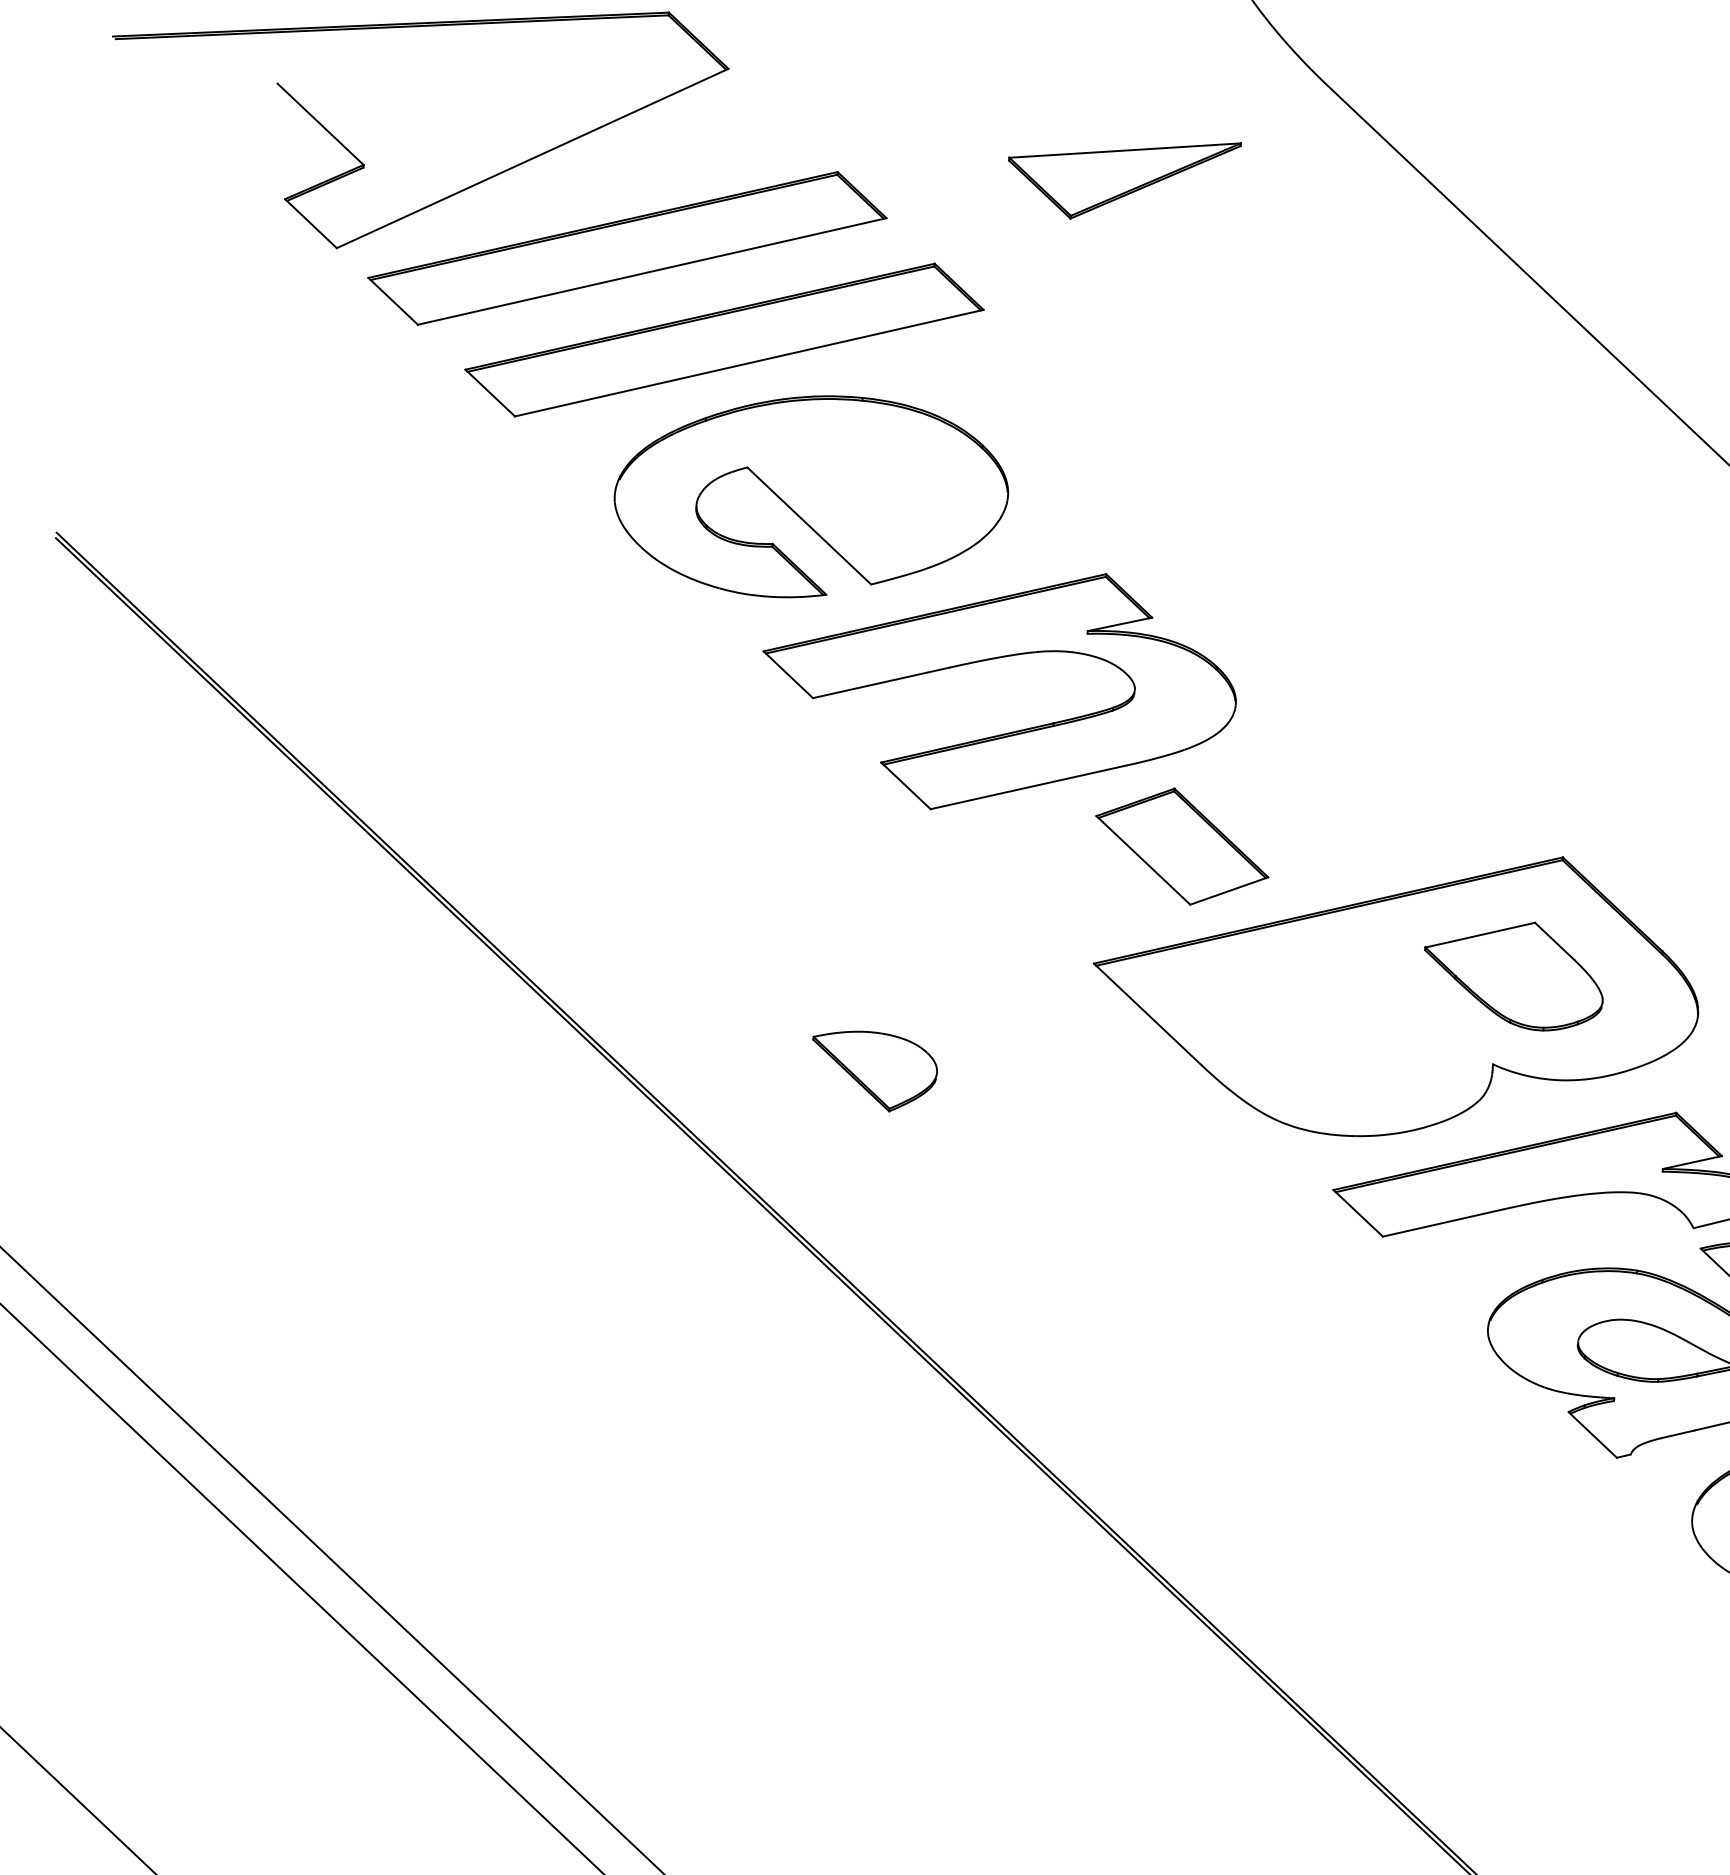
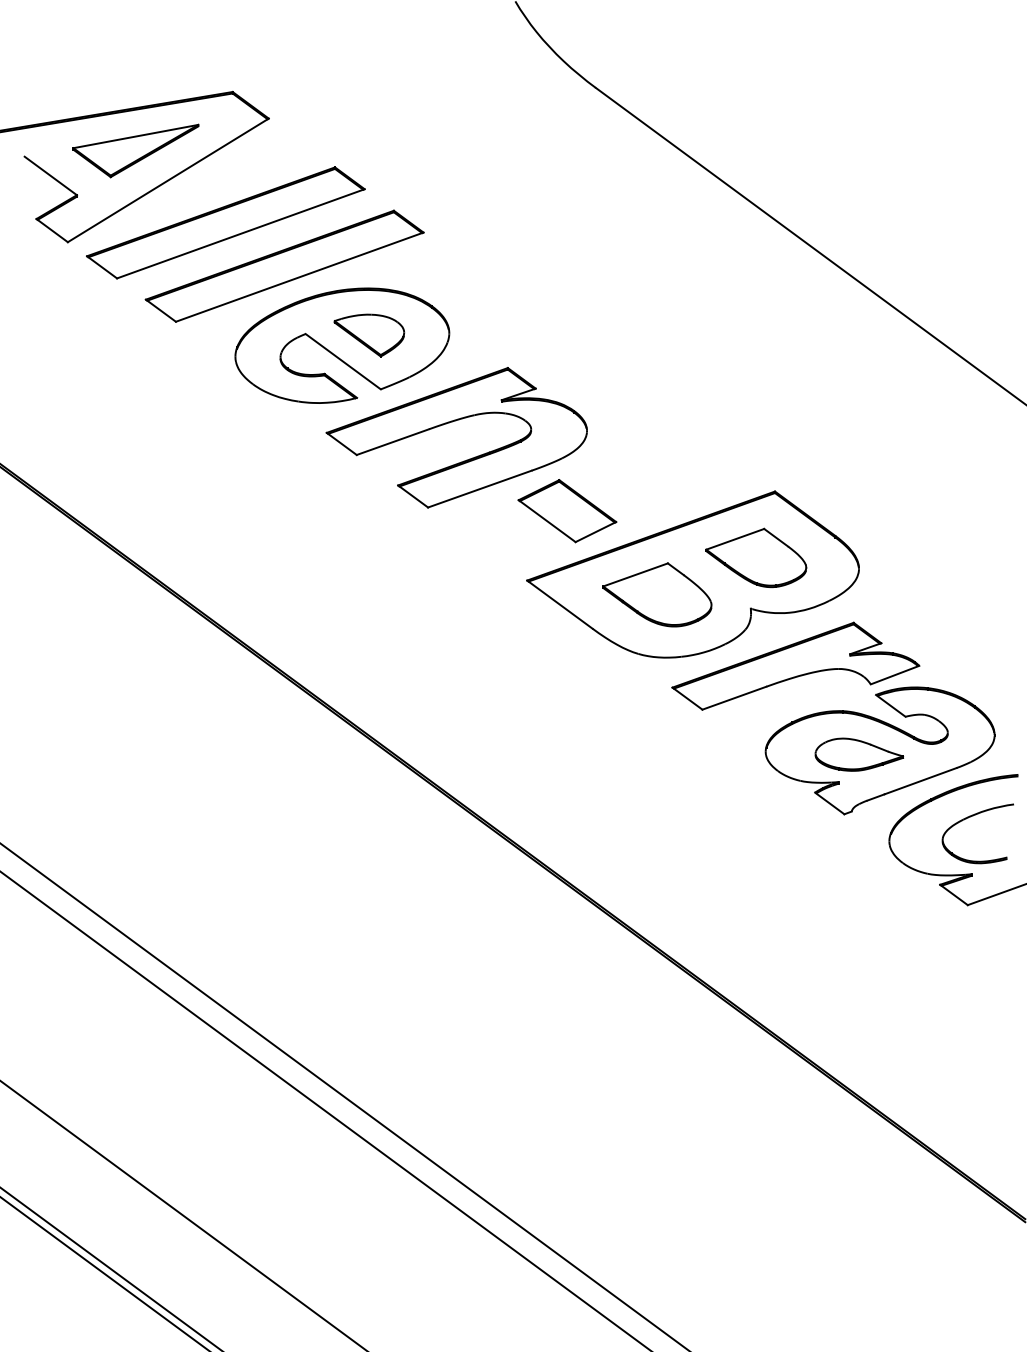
part: (1121, 175) -> (135, 150), moved
part: (1327, 1017) -> (657, 594), added
part: (873, 1070) -> (369, 335), moved

